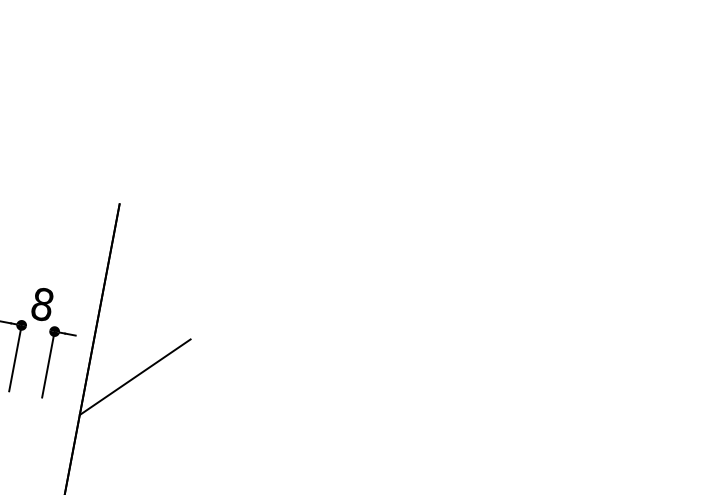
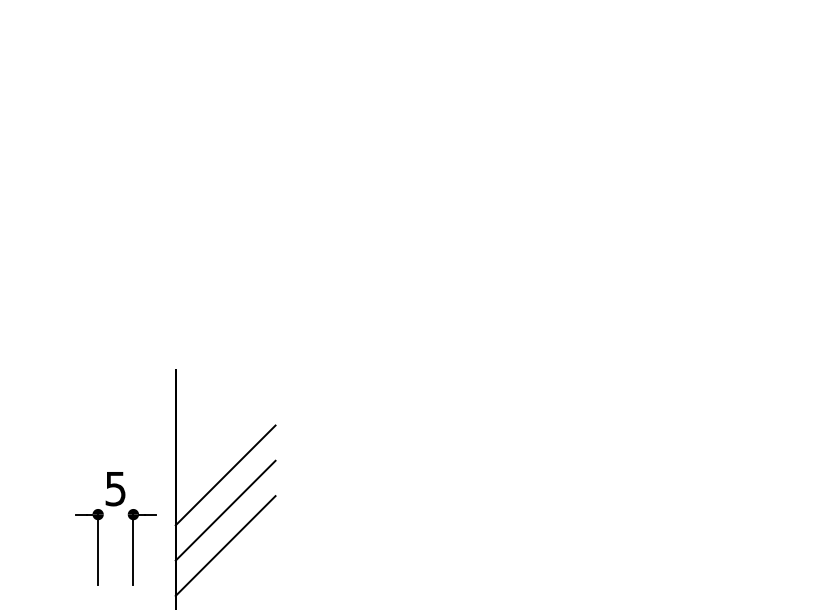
text: (42, 304) -> (115, 488), 8 -> 5
line: (147, 311) -> (225, 475), added
line: (141, 344) -> (225, 510), added

